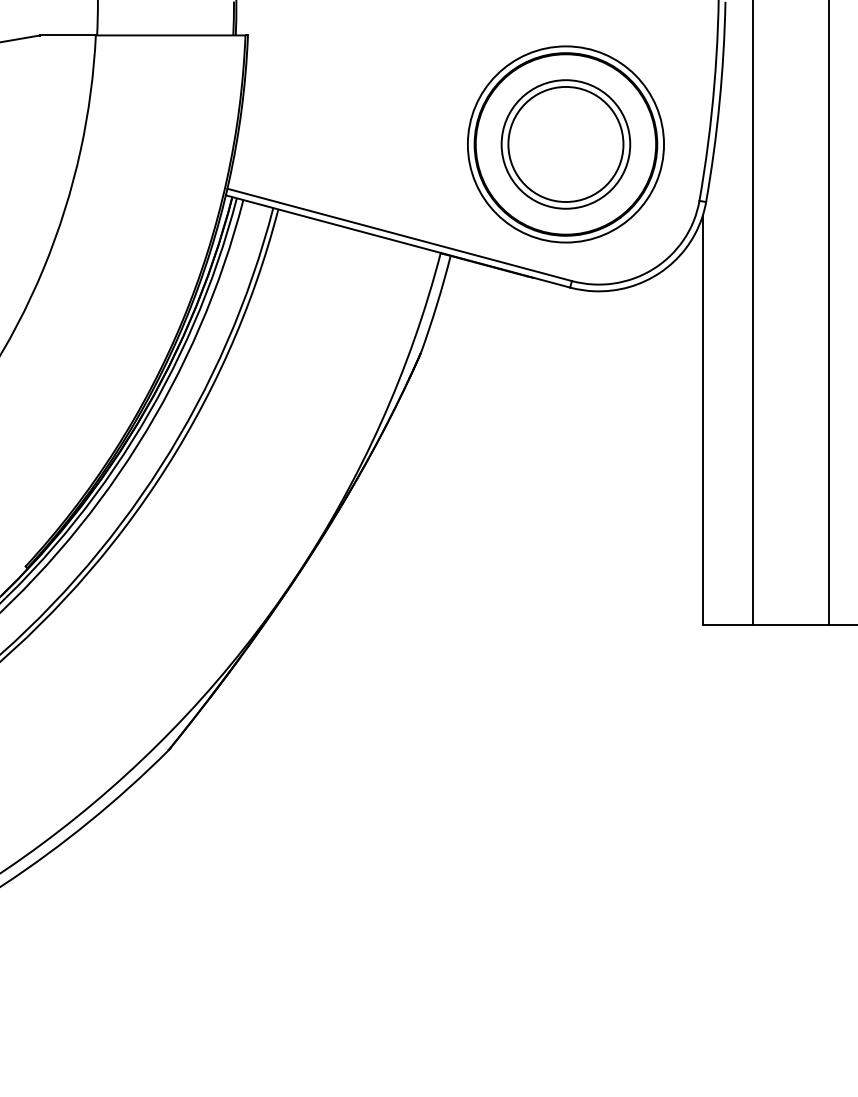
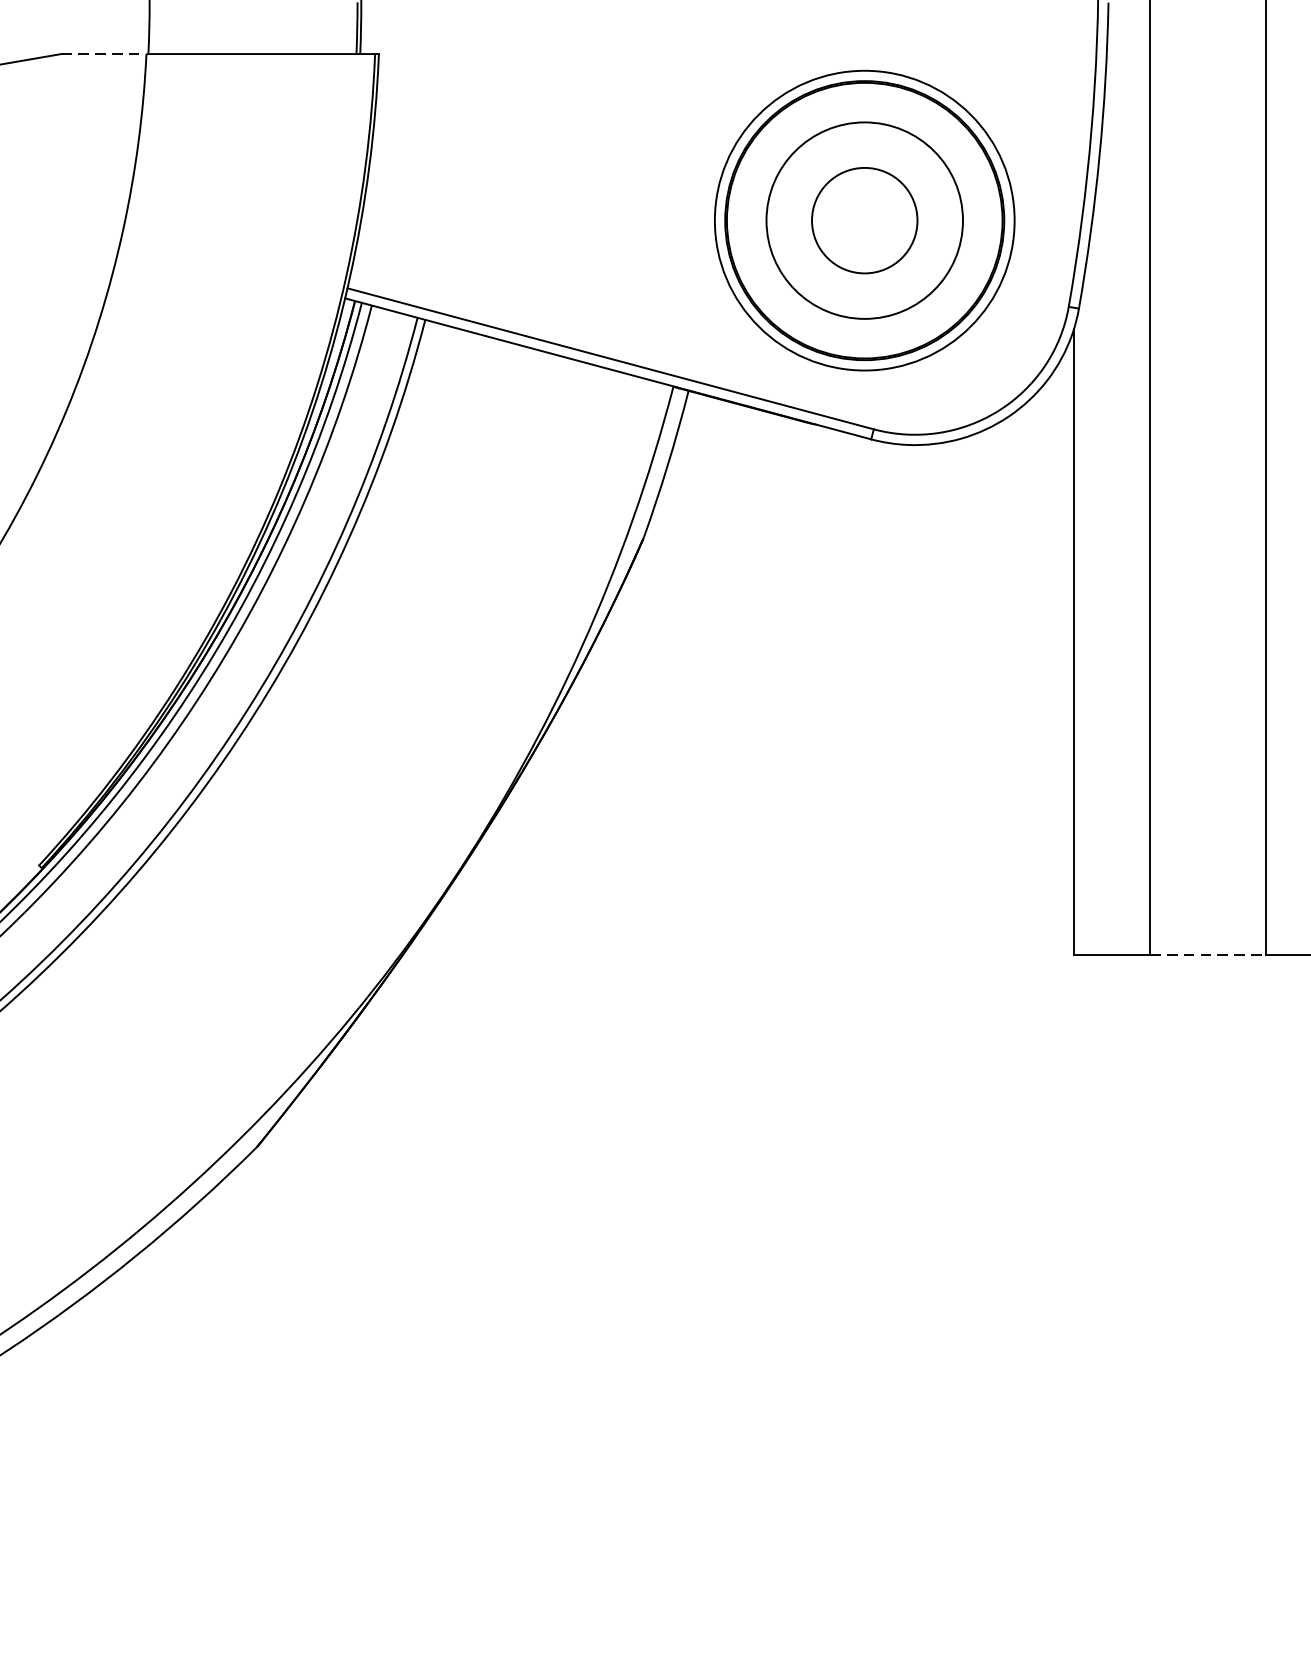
line: (68, 35) -> (104, 54), solid -> dashed
circle: (565, 144) -> (864, 220), size x0.6
line: (791, 625) -> (1209, 955), solid -> dashed

